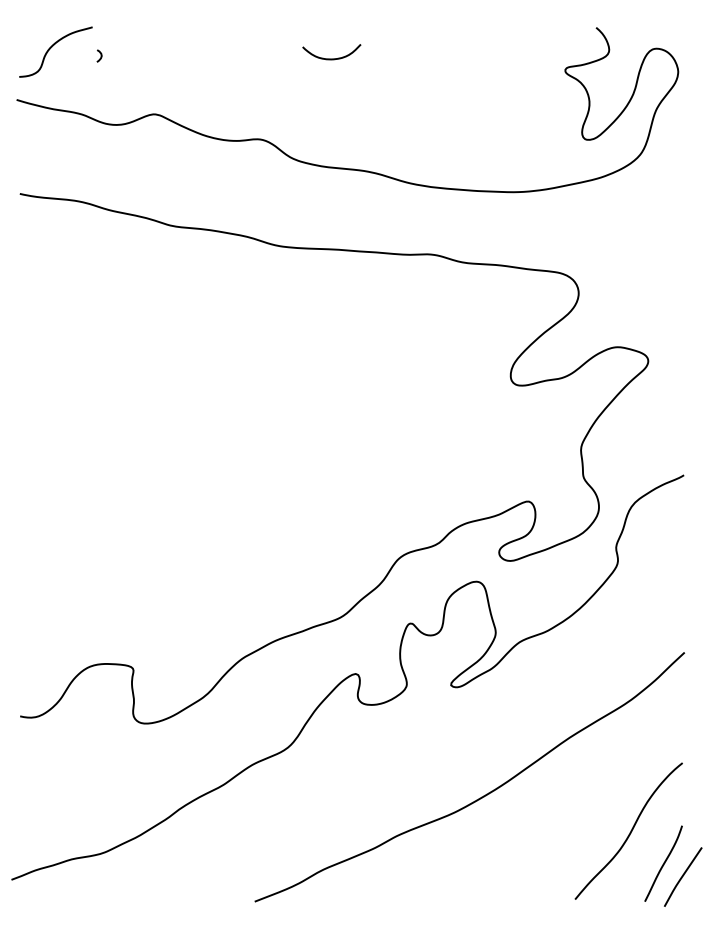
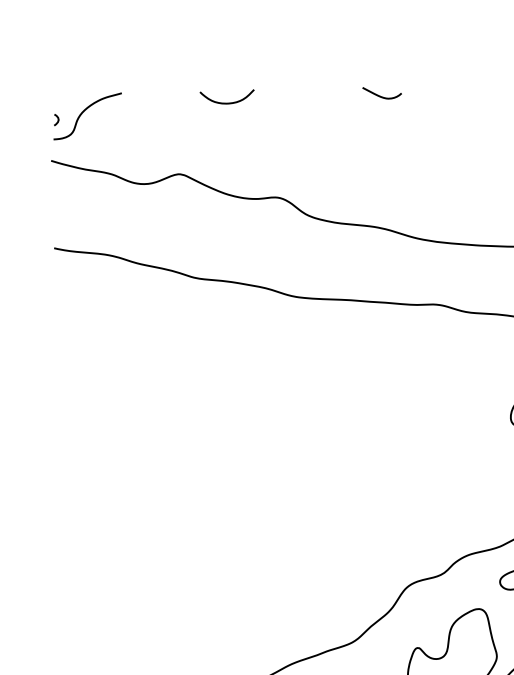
curve: (372, 30) -> (382, 96), added
curve: (100, 55) -> (57, 119), moved
curve: (331, 58) -> (226, 102), moved

